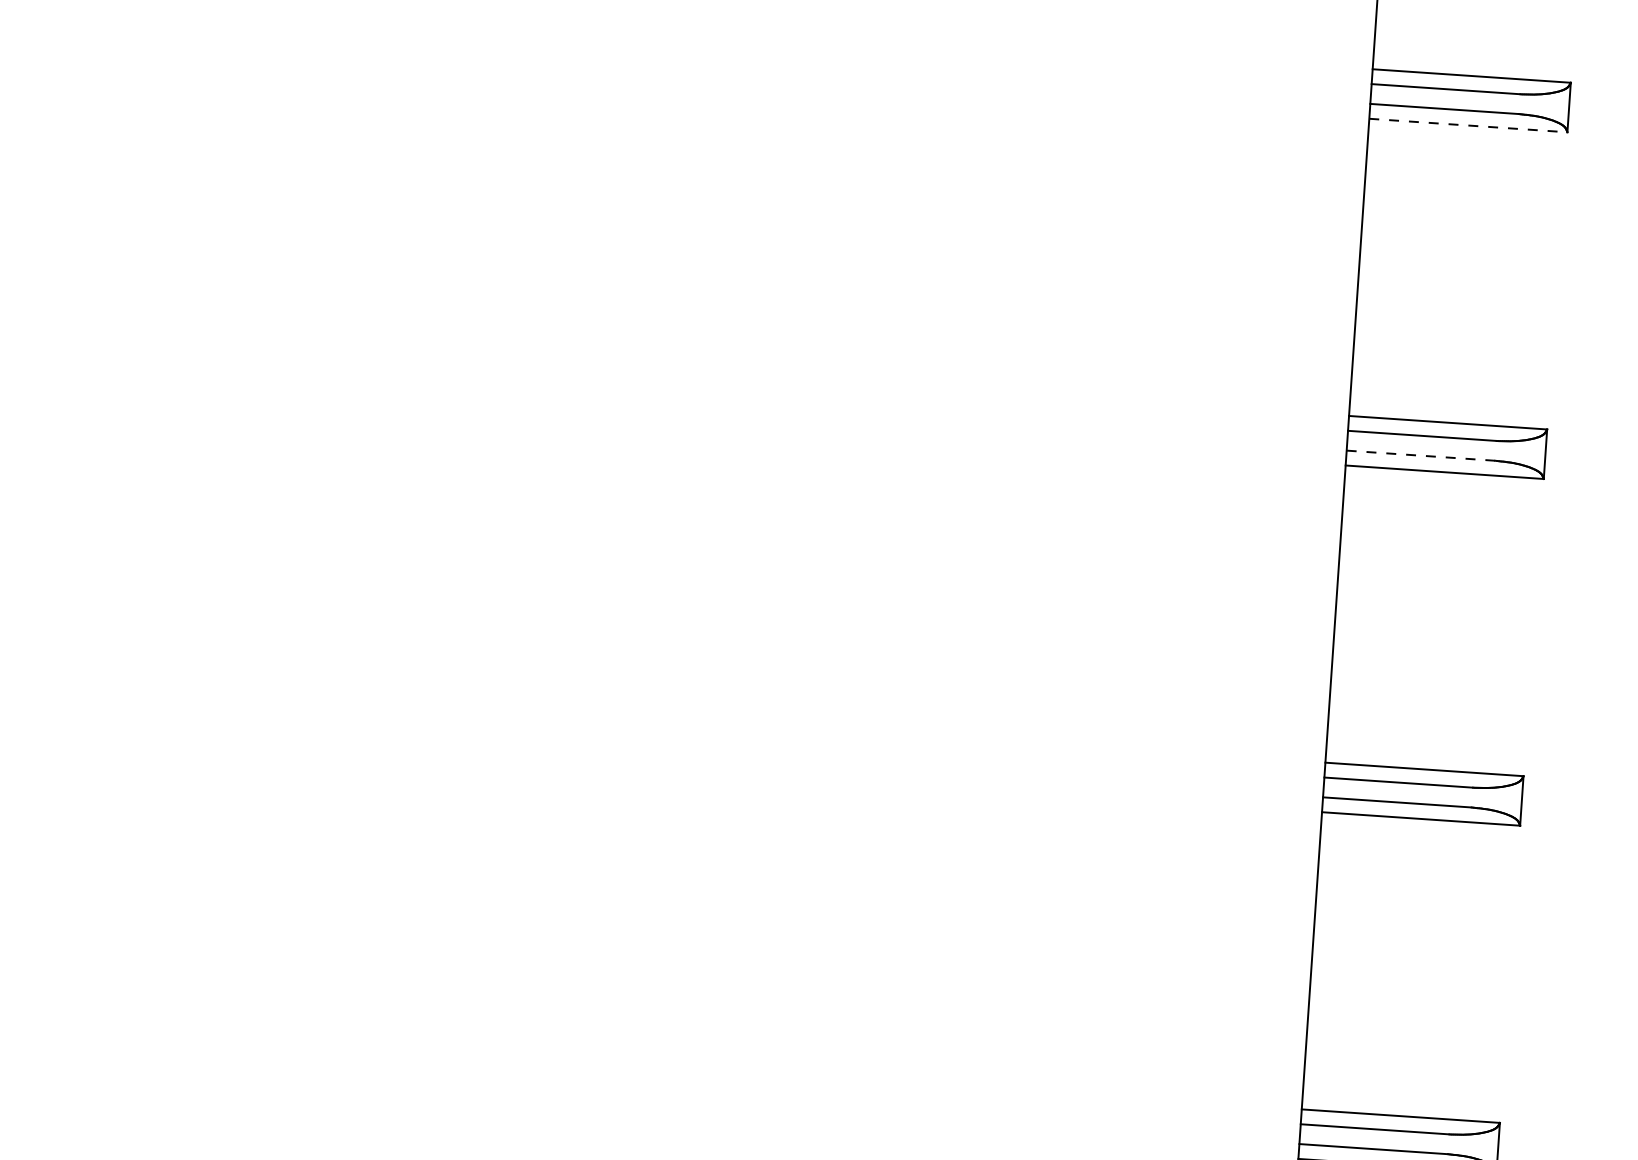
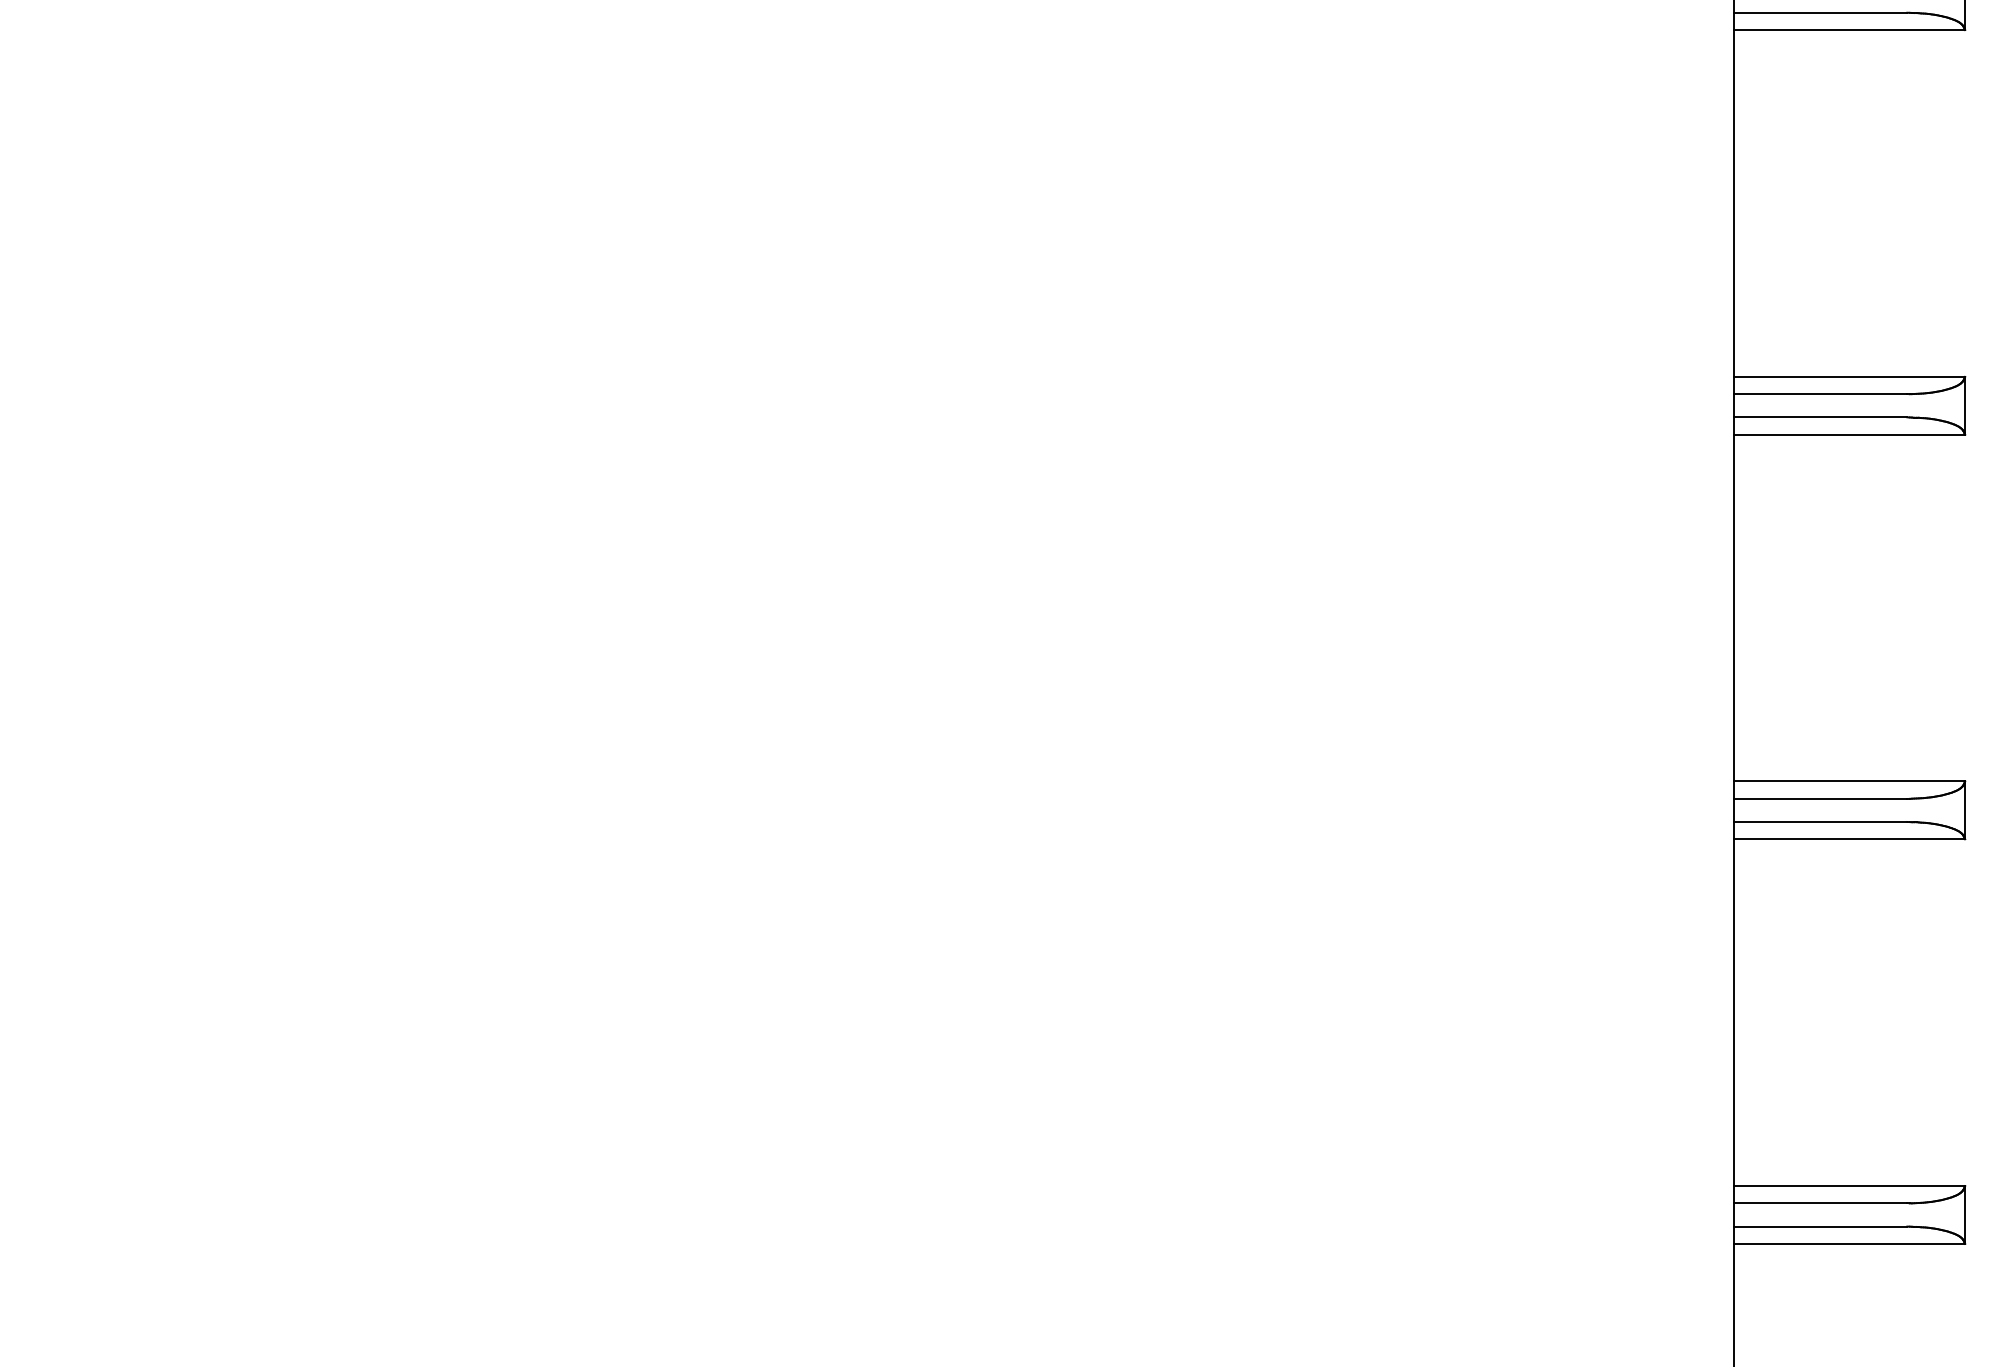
line: (1468, 125) -> (1849, 30), dashed -> solid
line: (1420, 455) -> (1820, 417), dashed -> solid

